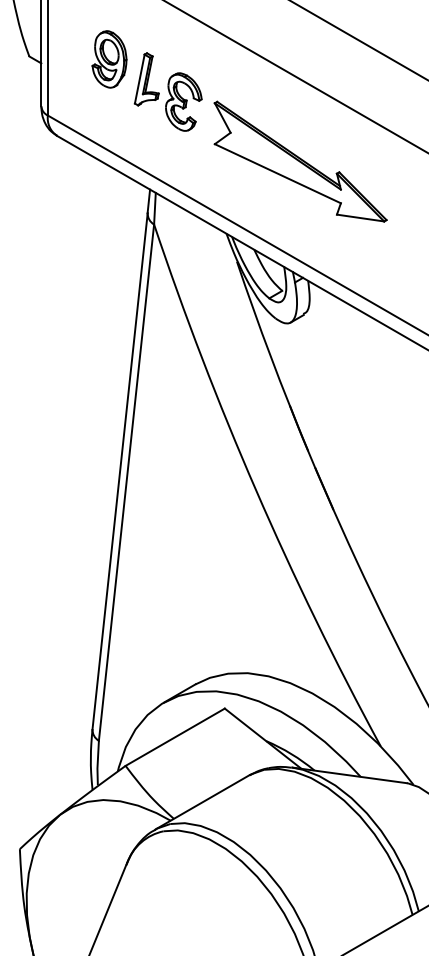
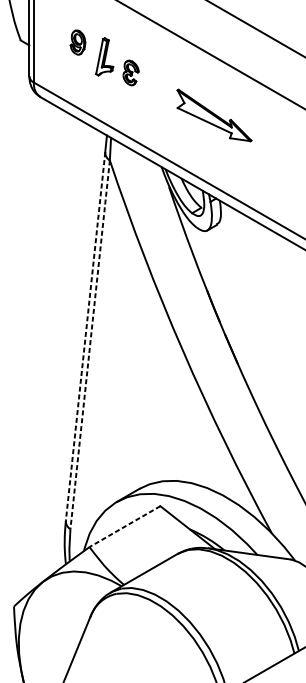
part: (109, 59) -> (78, 42), size x0.6
part: (183, 101) -> (130, 72), size x0.6
part: (300, 161) -> (214, 115), size x0.6
line: (120, 471) -> (85, 336), solid -> dashed
line: (126, 482) -> (90, 344), solid -> dashed
line: (174, 737) -> (124, 526), solid -> dashed

